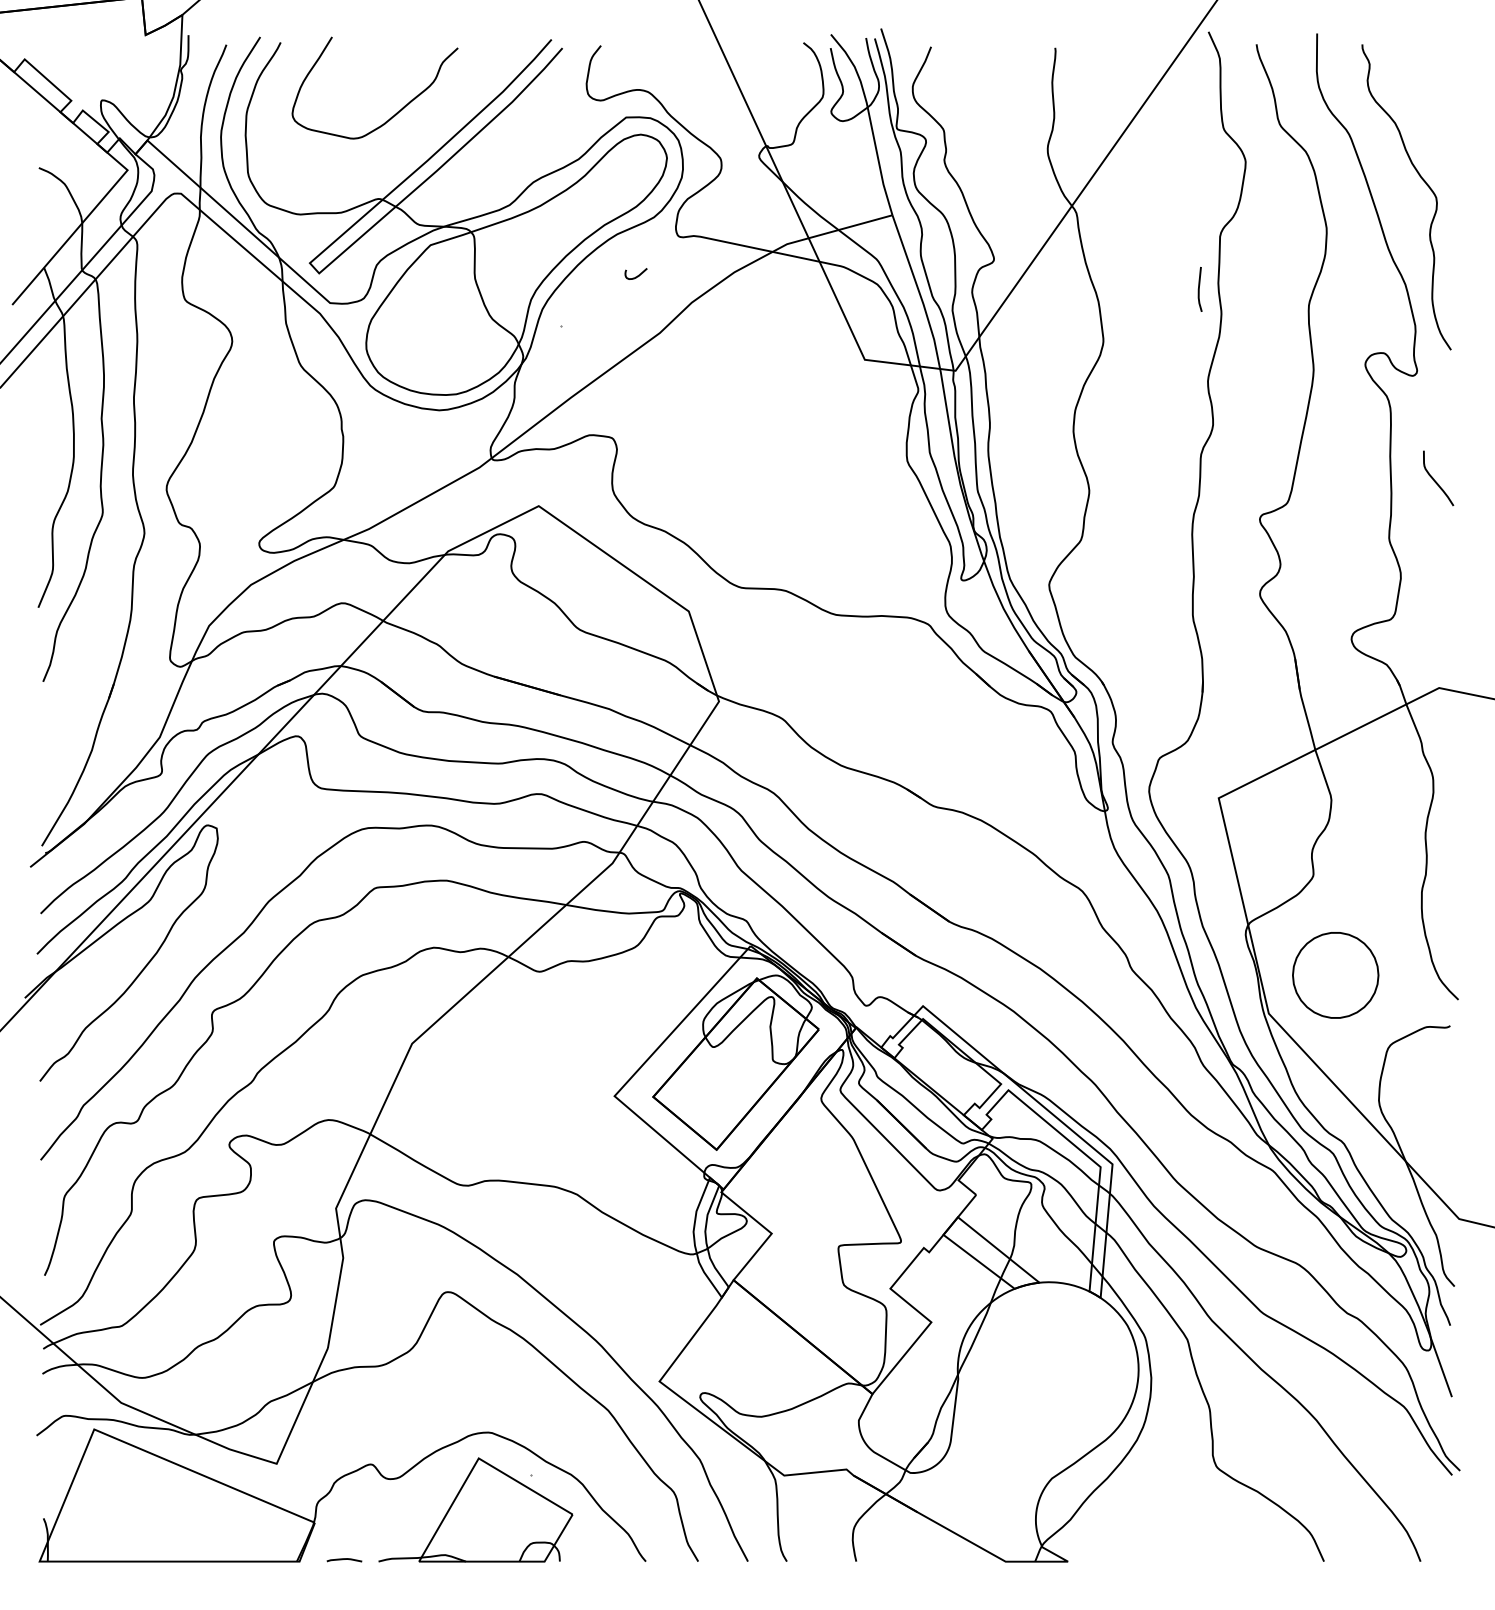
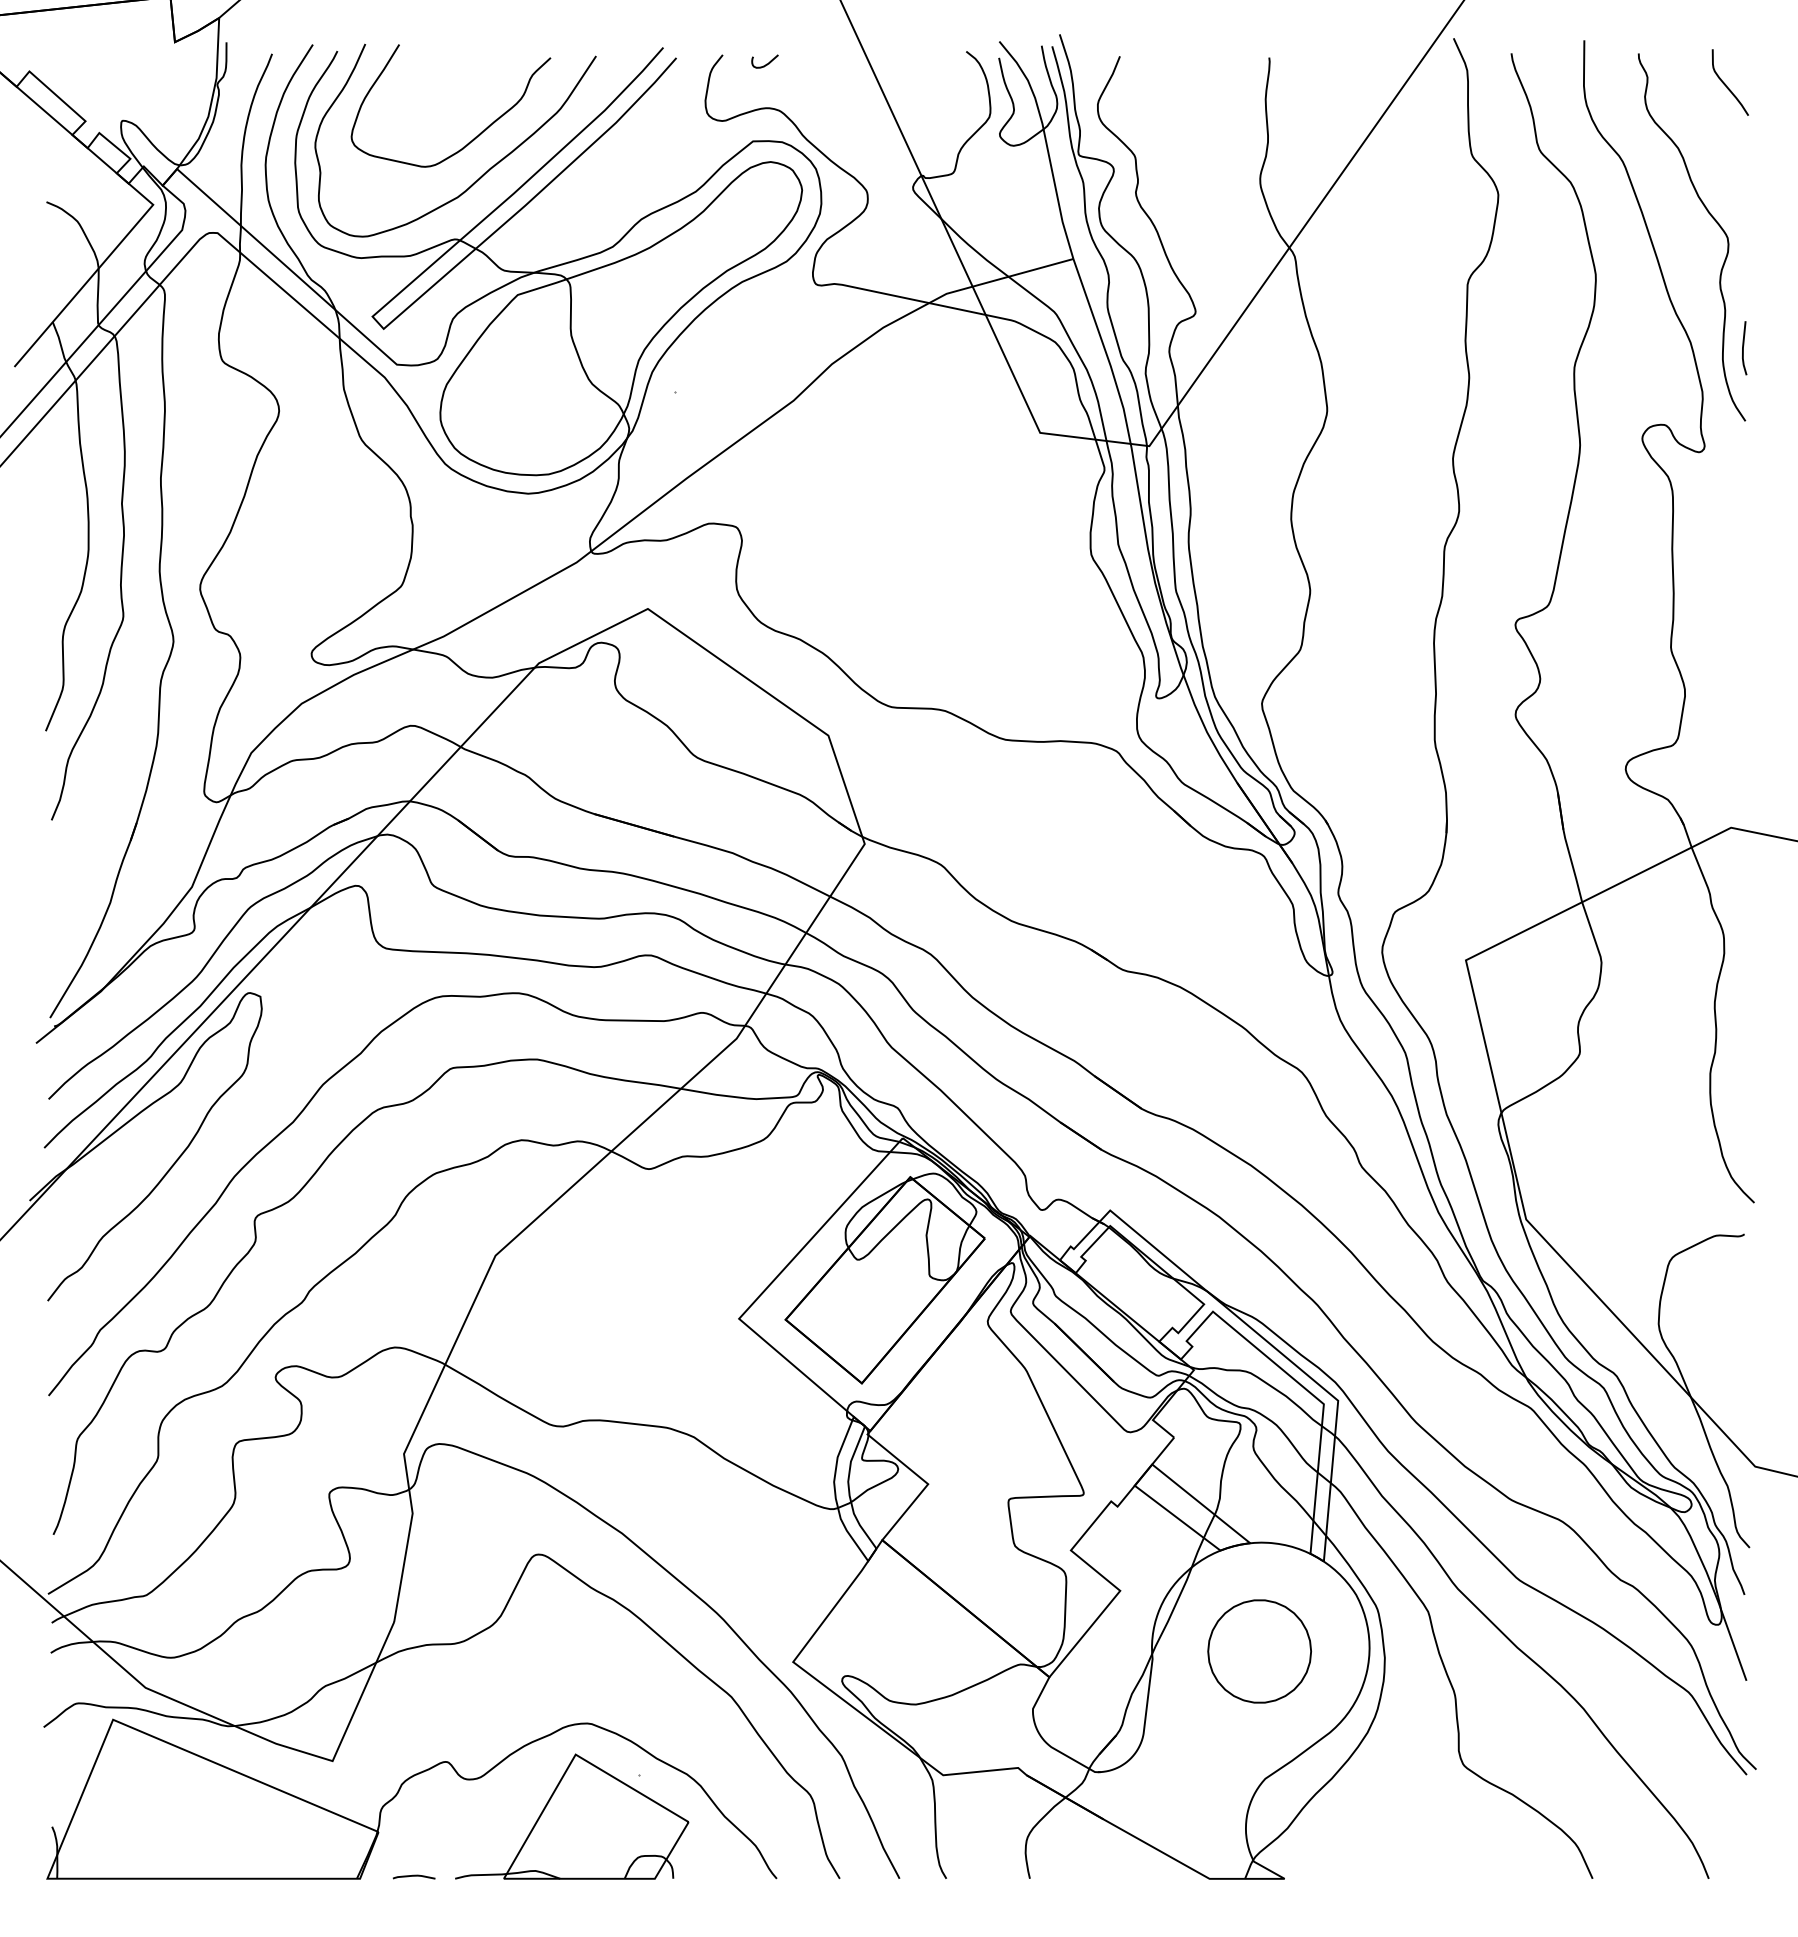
curve: (402, 143) -> (484, 172), added
curve: (637, 275) -> (766, 63), moved
line: (1199, 289) -> (1743, 348), moved
curve: (1435, 480) -> (1726, 84), moved
part: (1335, 975) -> (1259, 1651), moved

